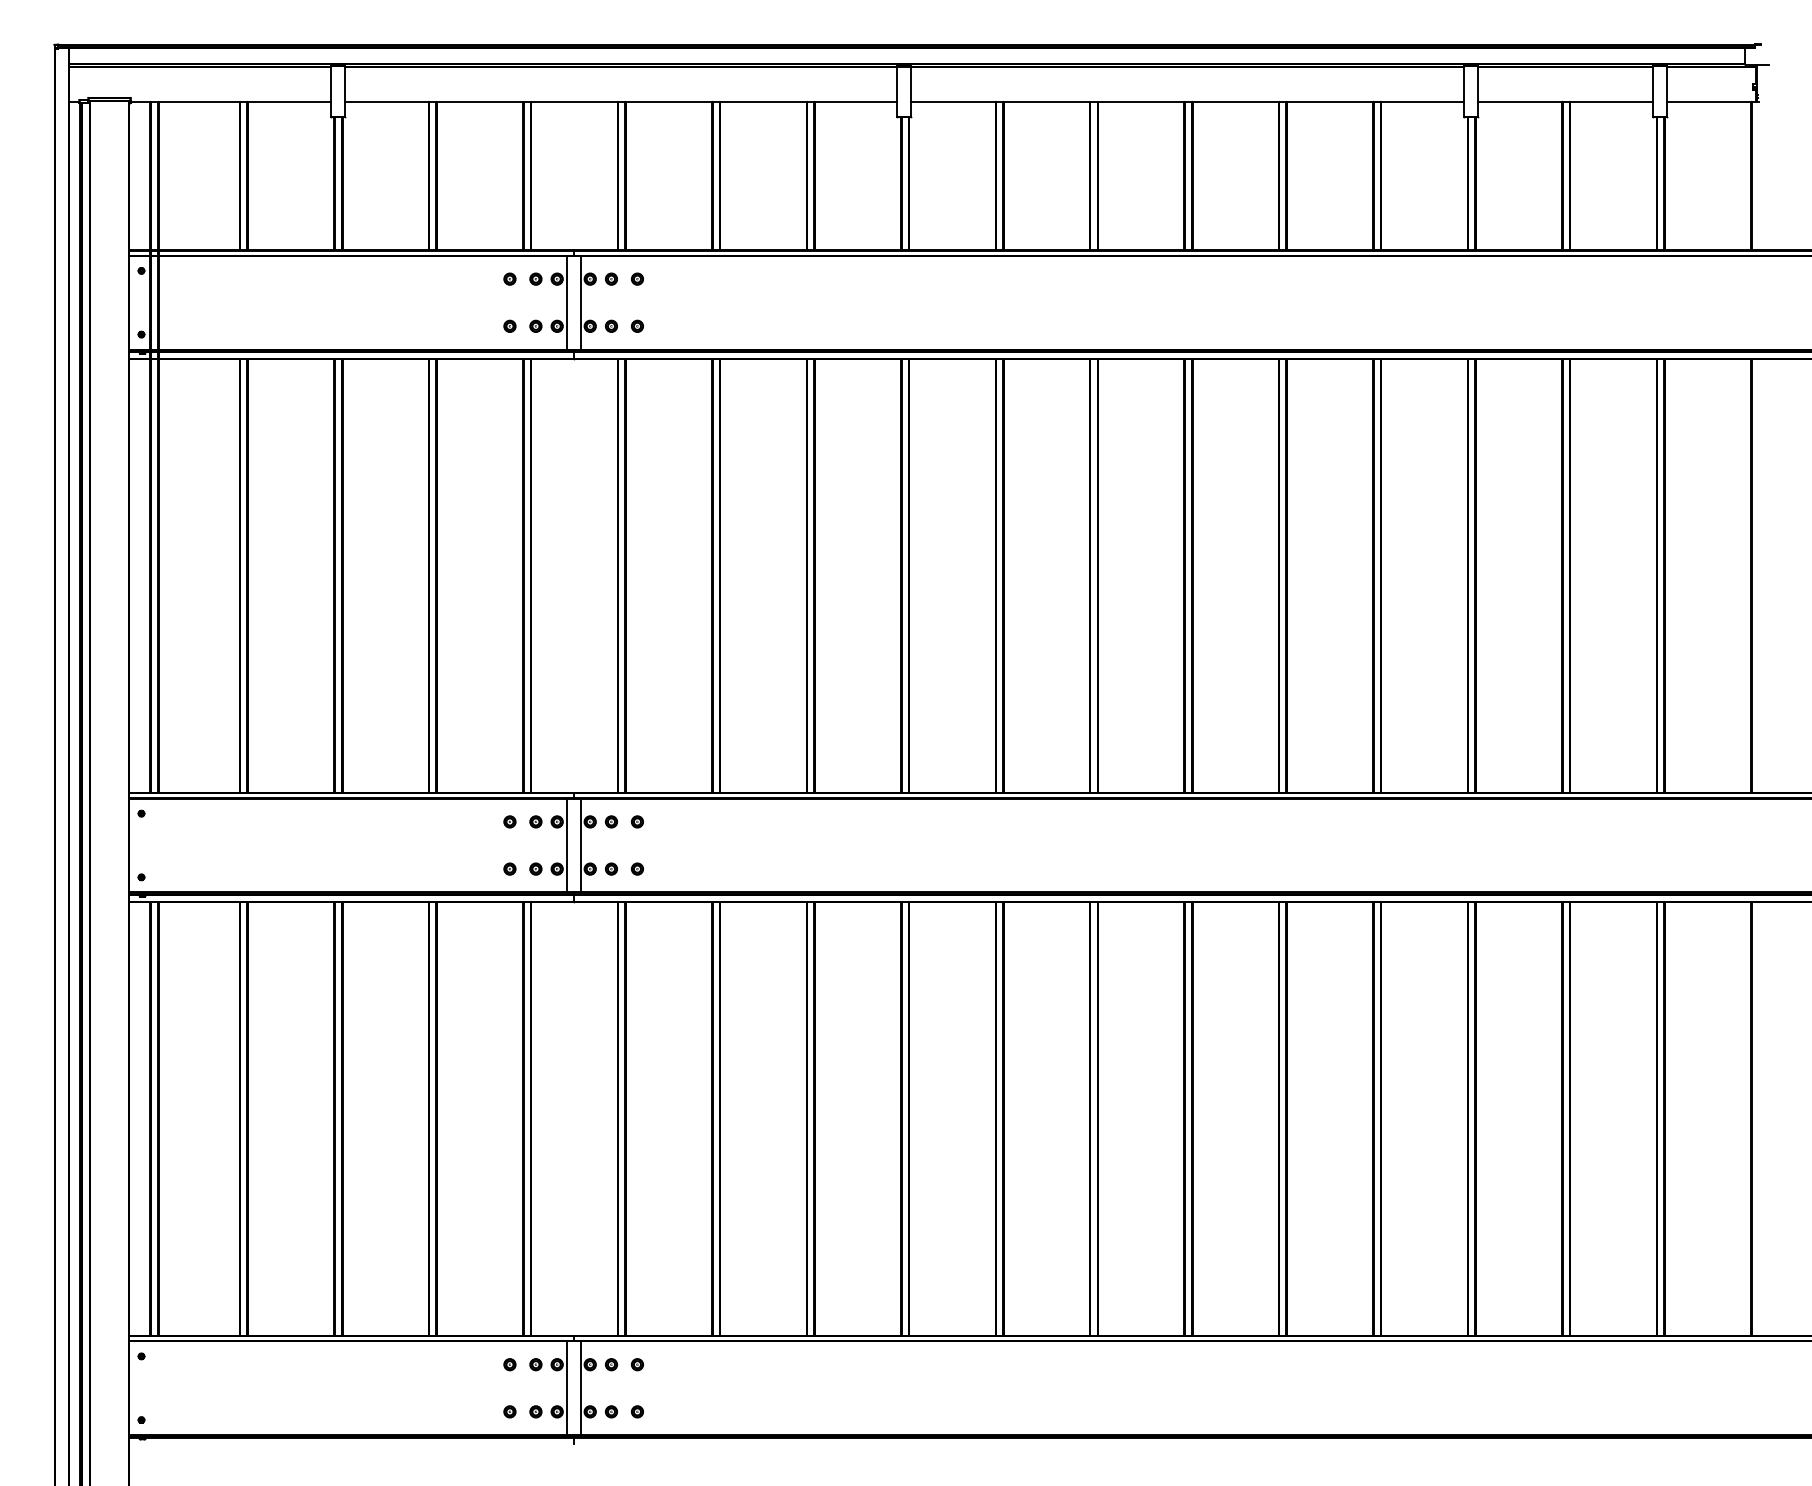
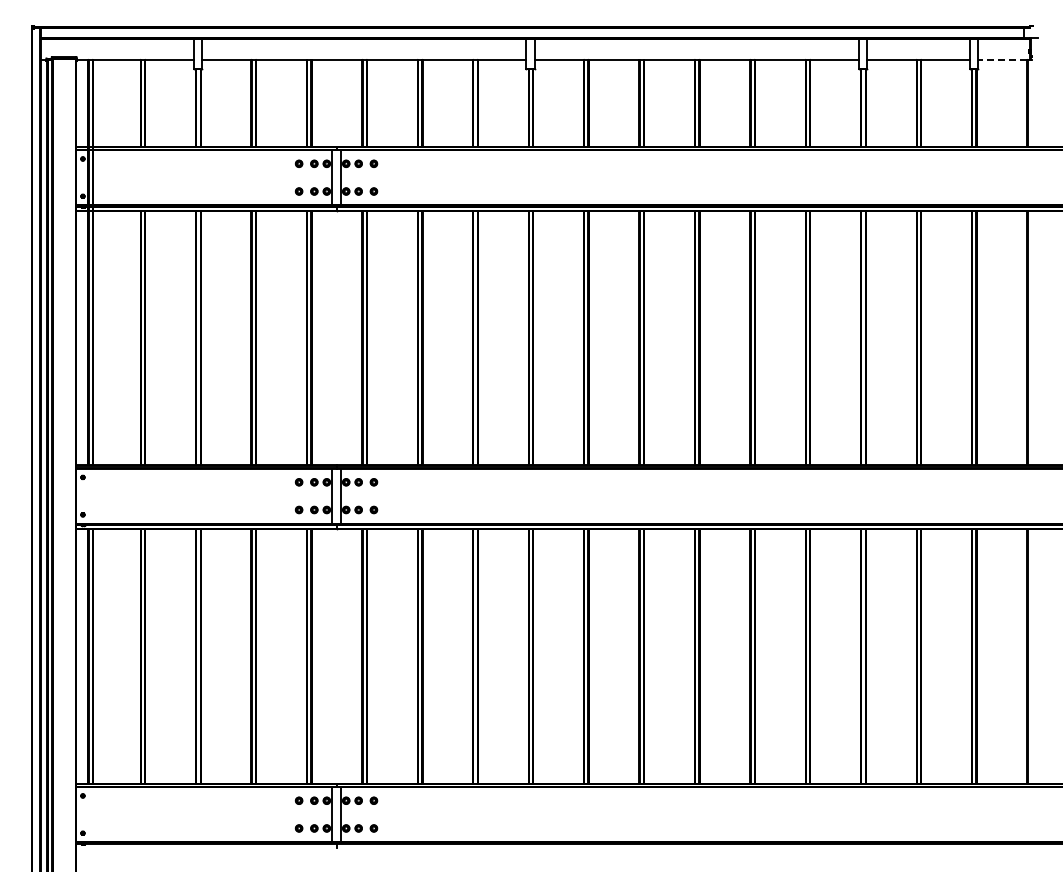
line: (1708, 103) -> (1002, 60), solid -> dashed

